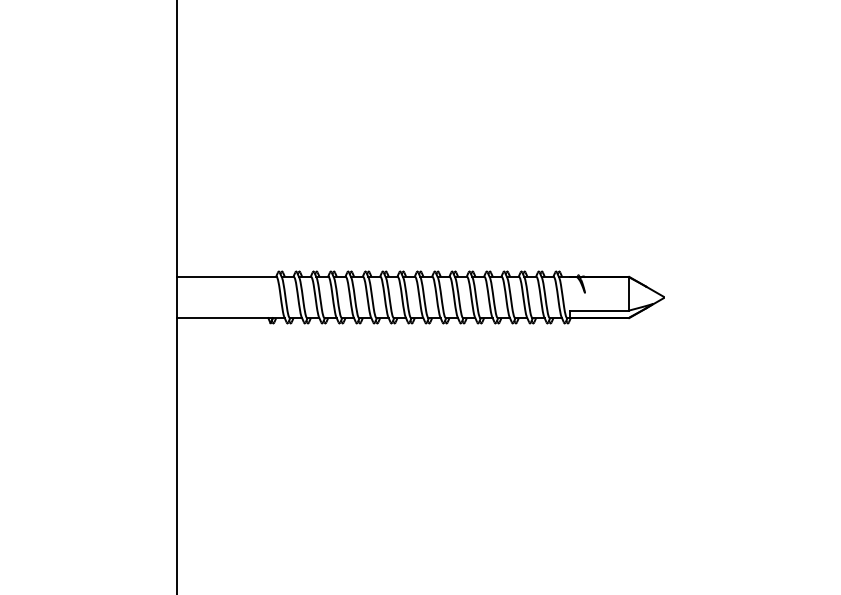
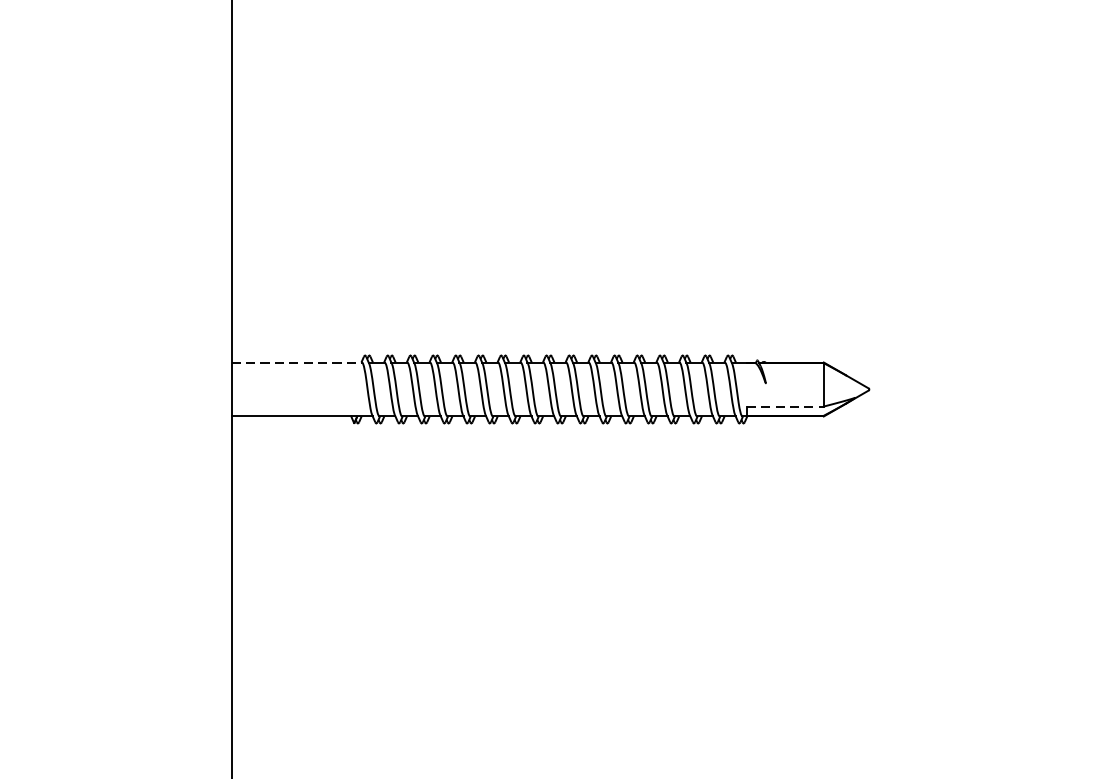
line: (226, 276) -> (296, 362), solid -> dashed
line: (600, 310) -> (786, 406), solid -> dashed

